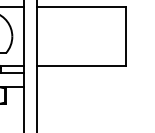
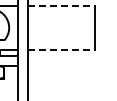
line: (81, 7) -> (61, 5), solid -> dashed
line: (81, 65) -> (61, 49), solid -> dashed

